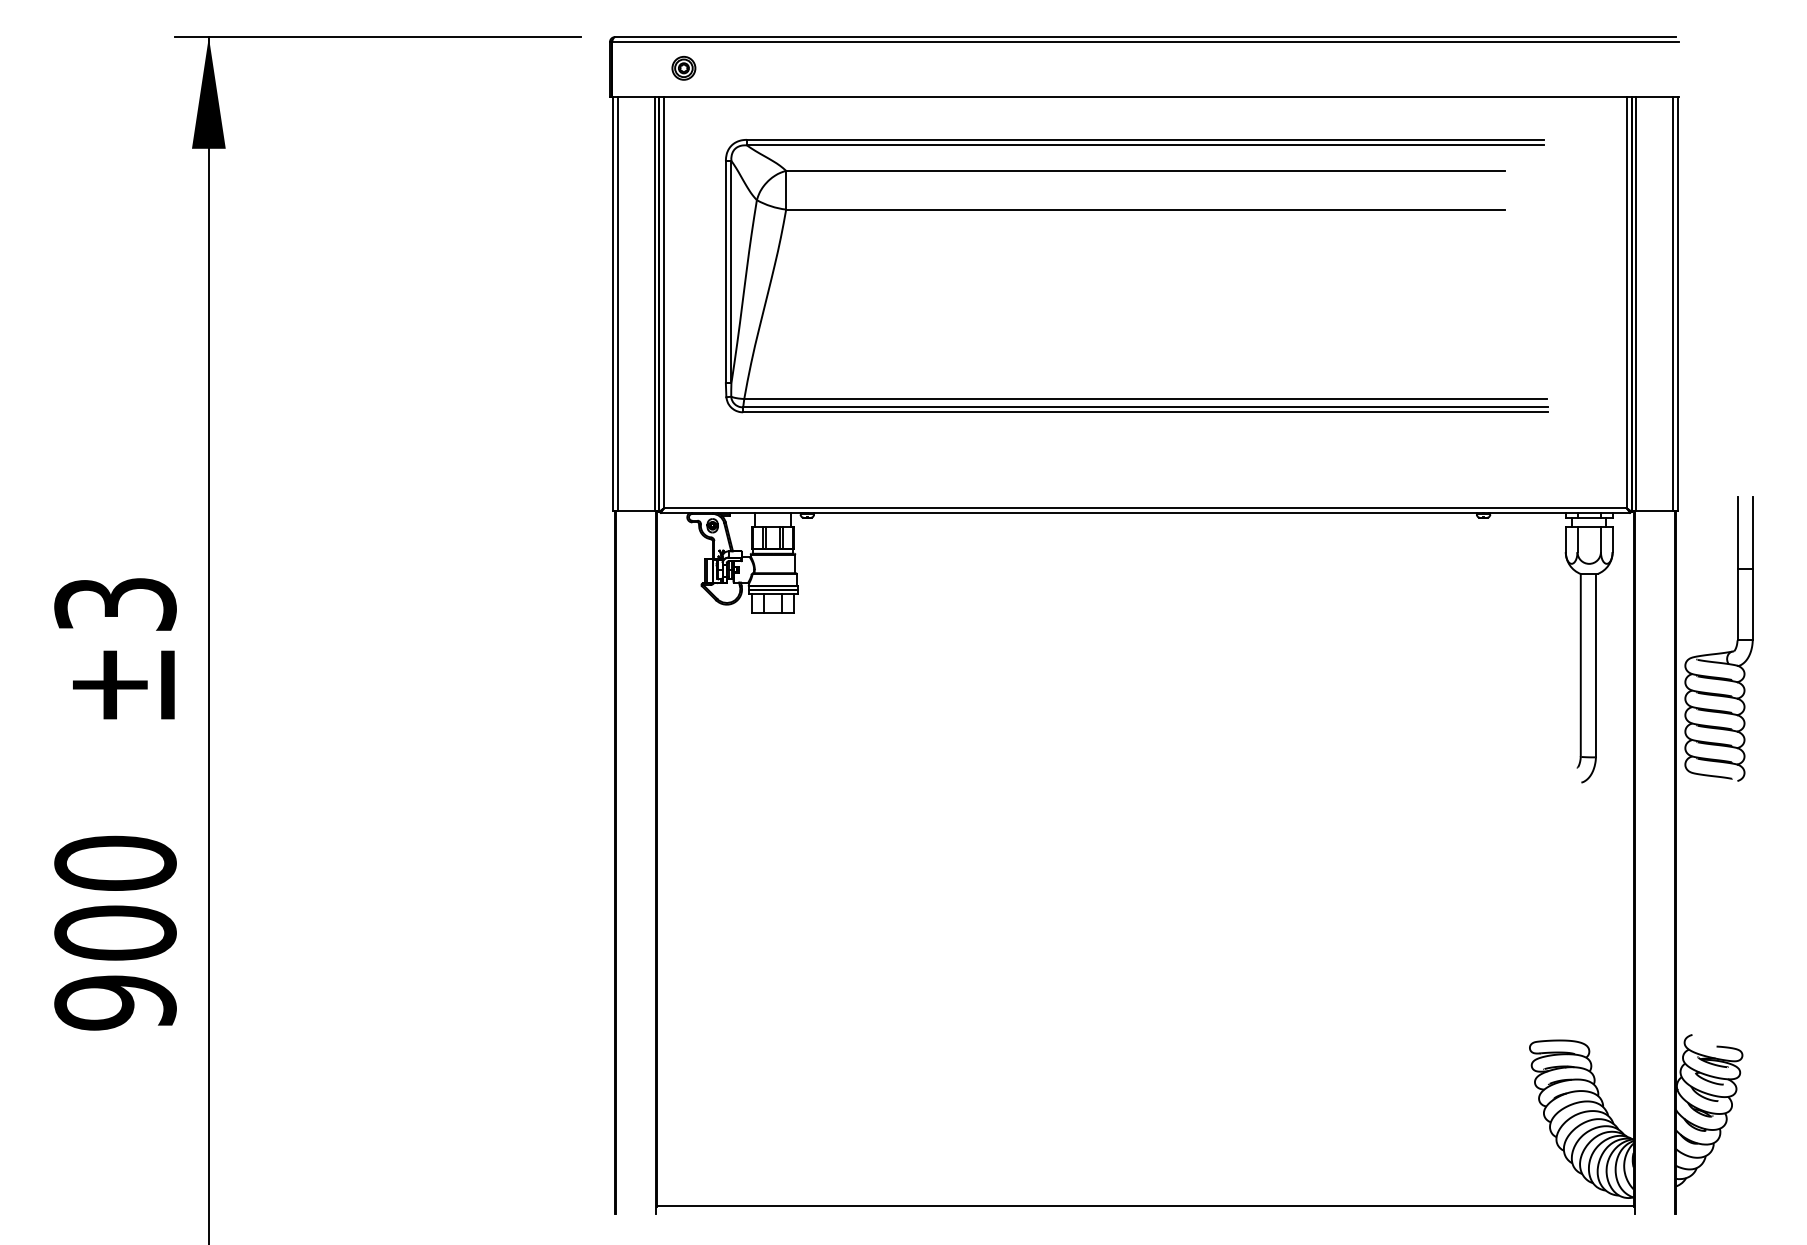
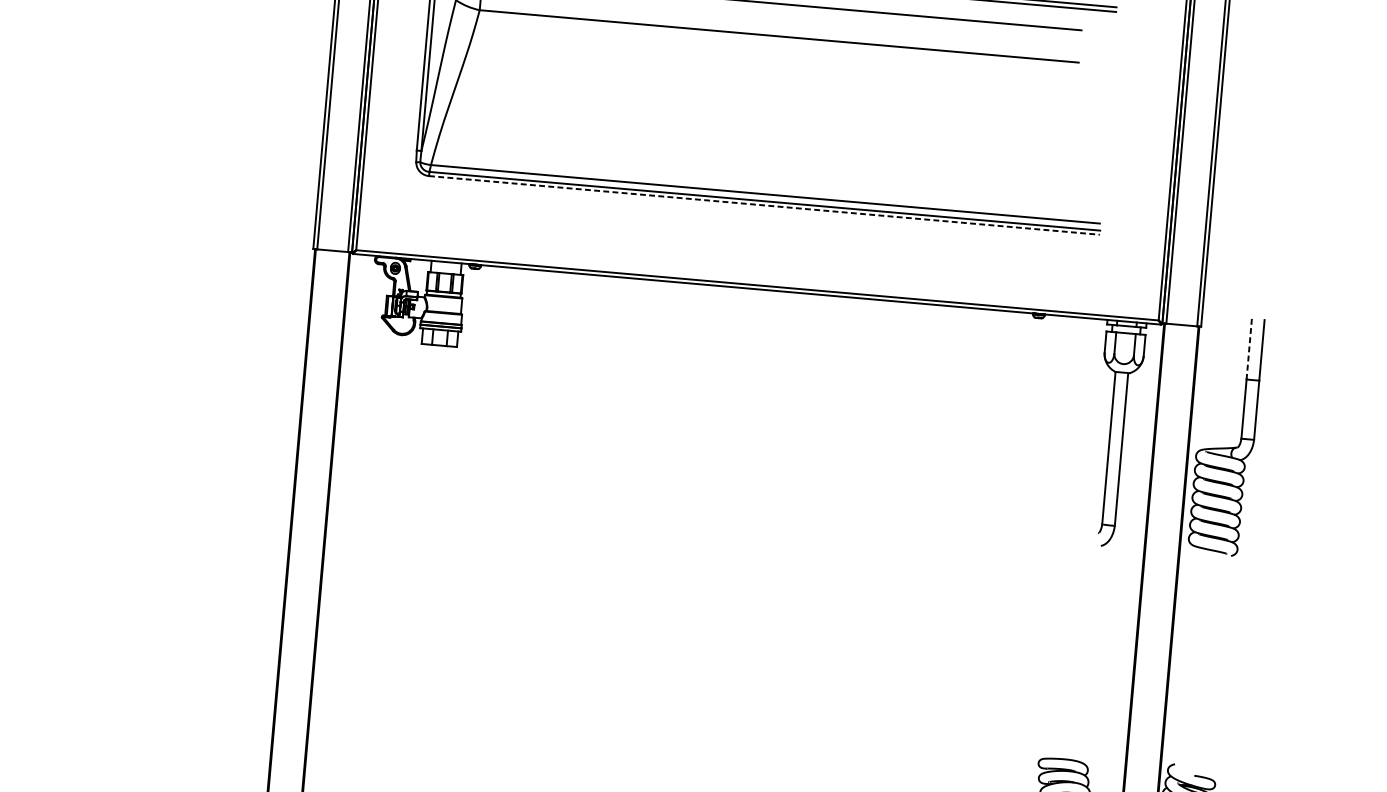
line: (1145, 412) -> (764, 205), solid -> dashed
line: (1737, 533) -> (1249, 349), solid -> dashed

